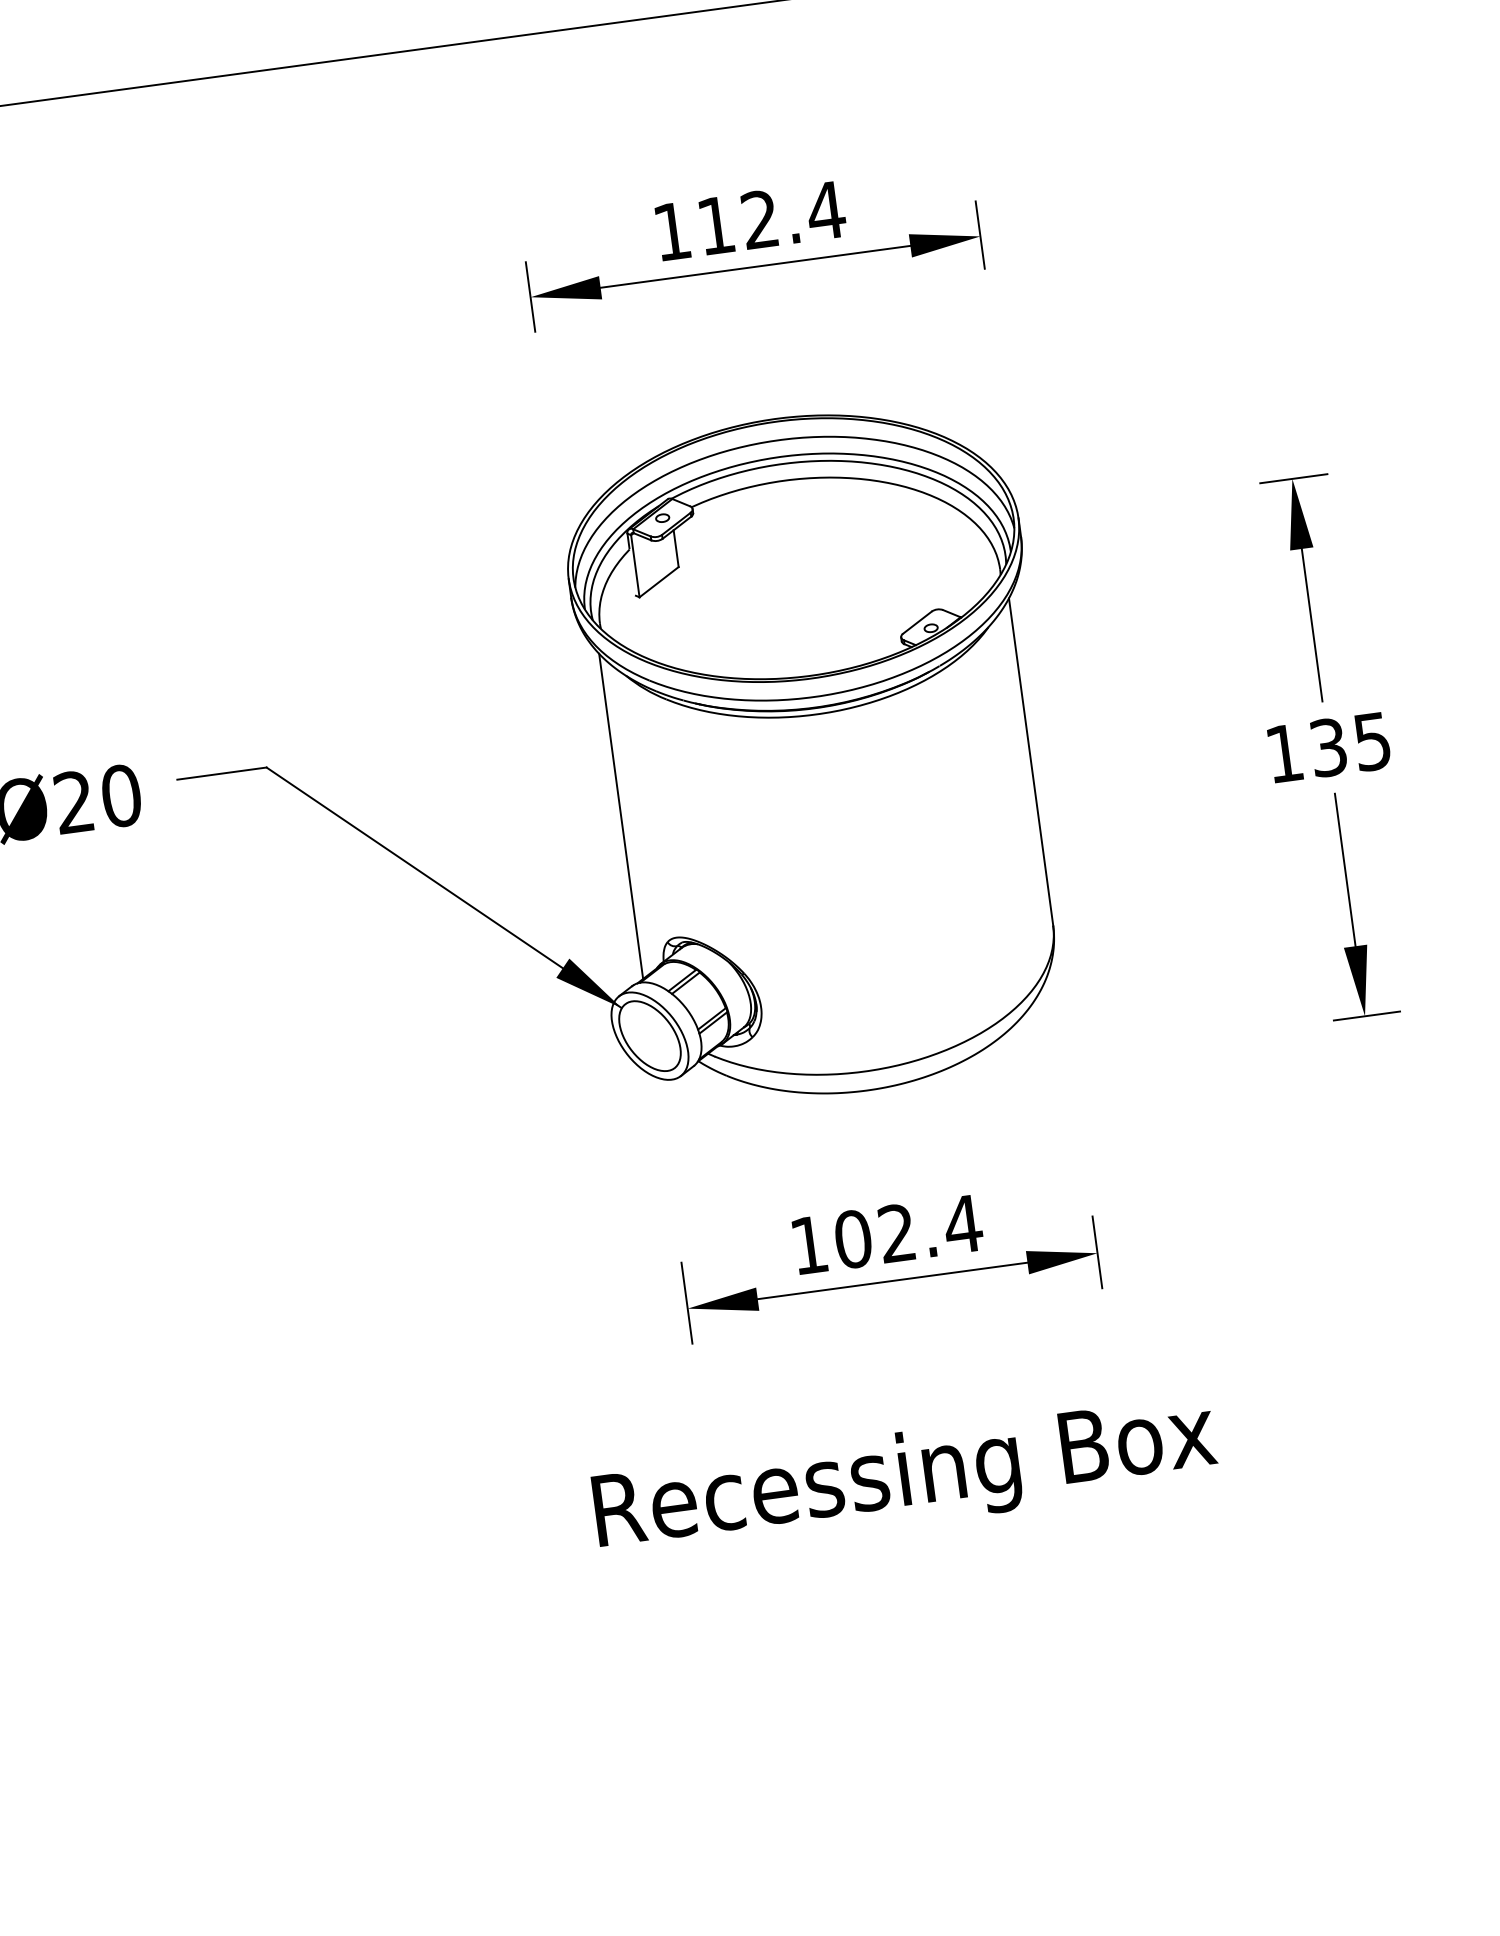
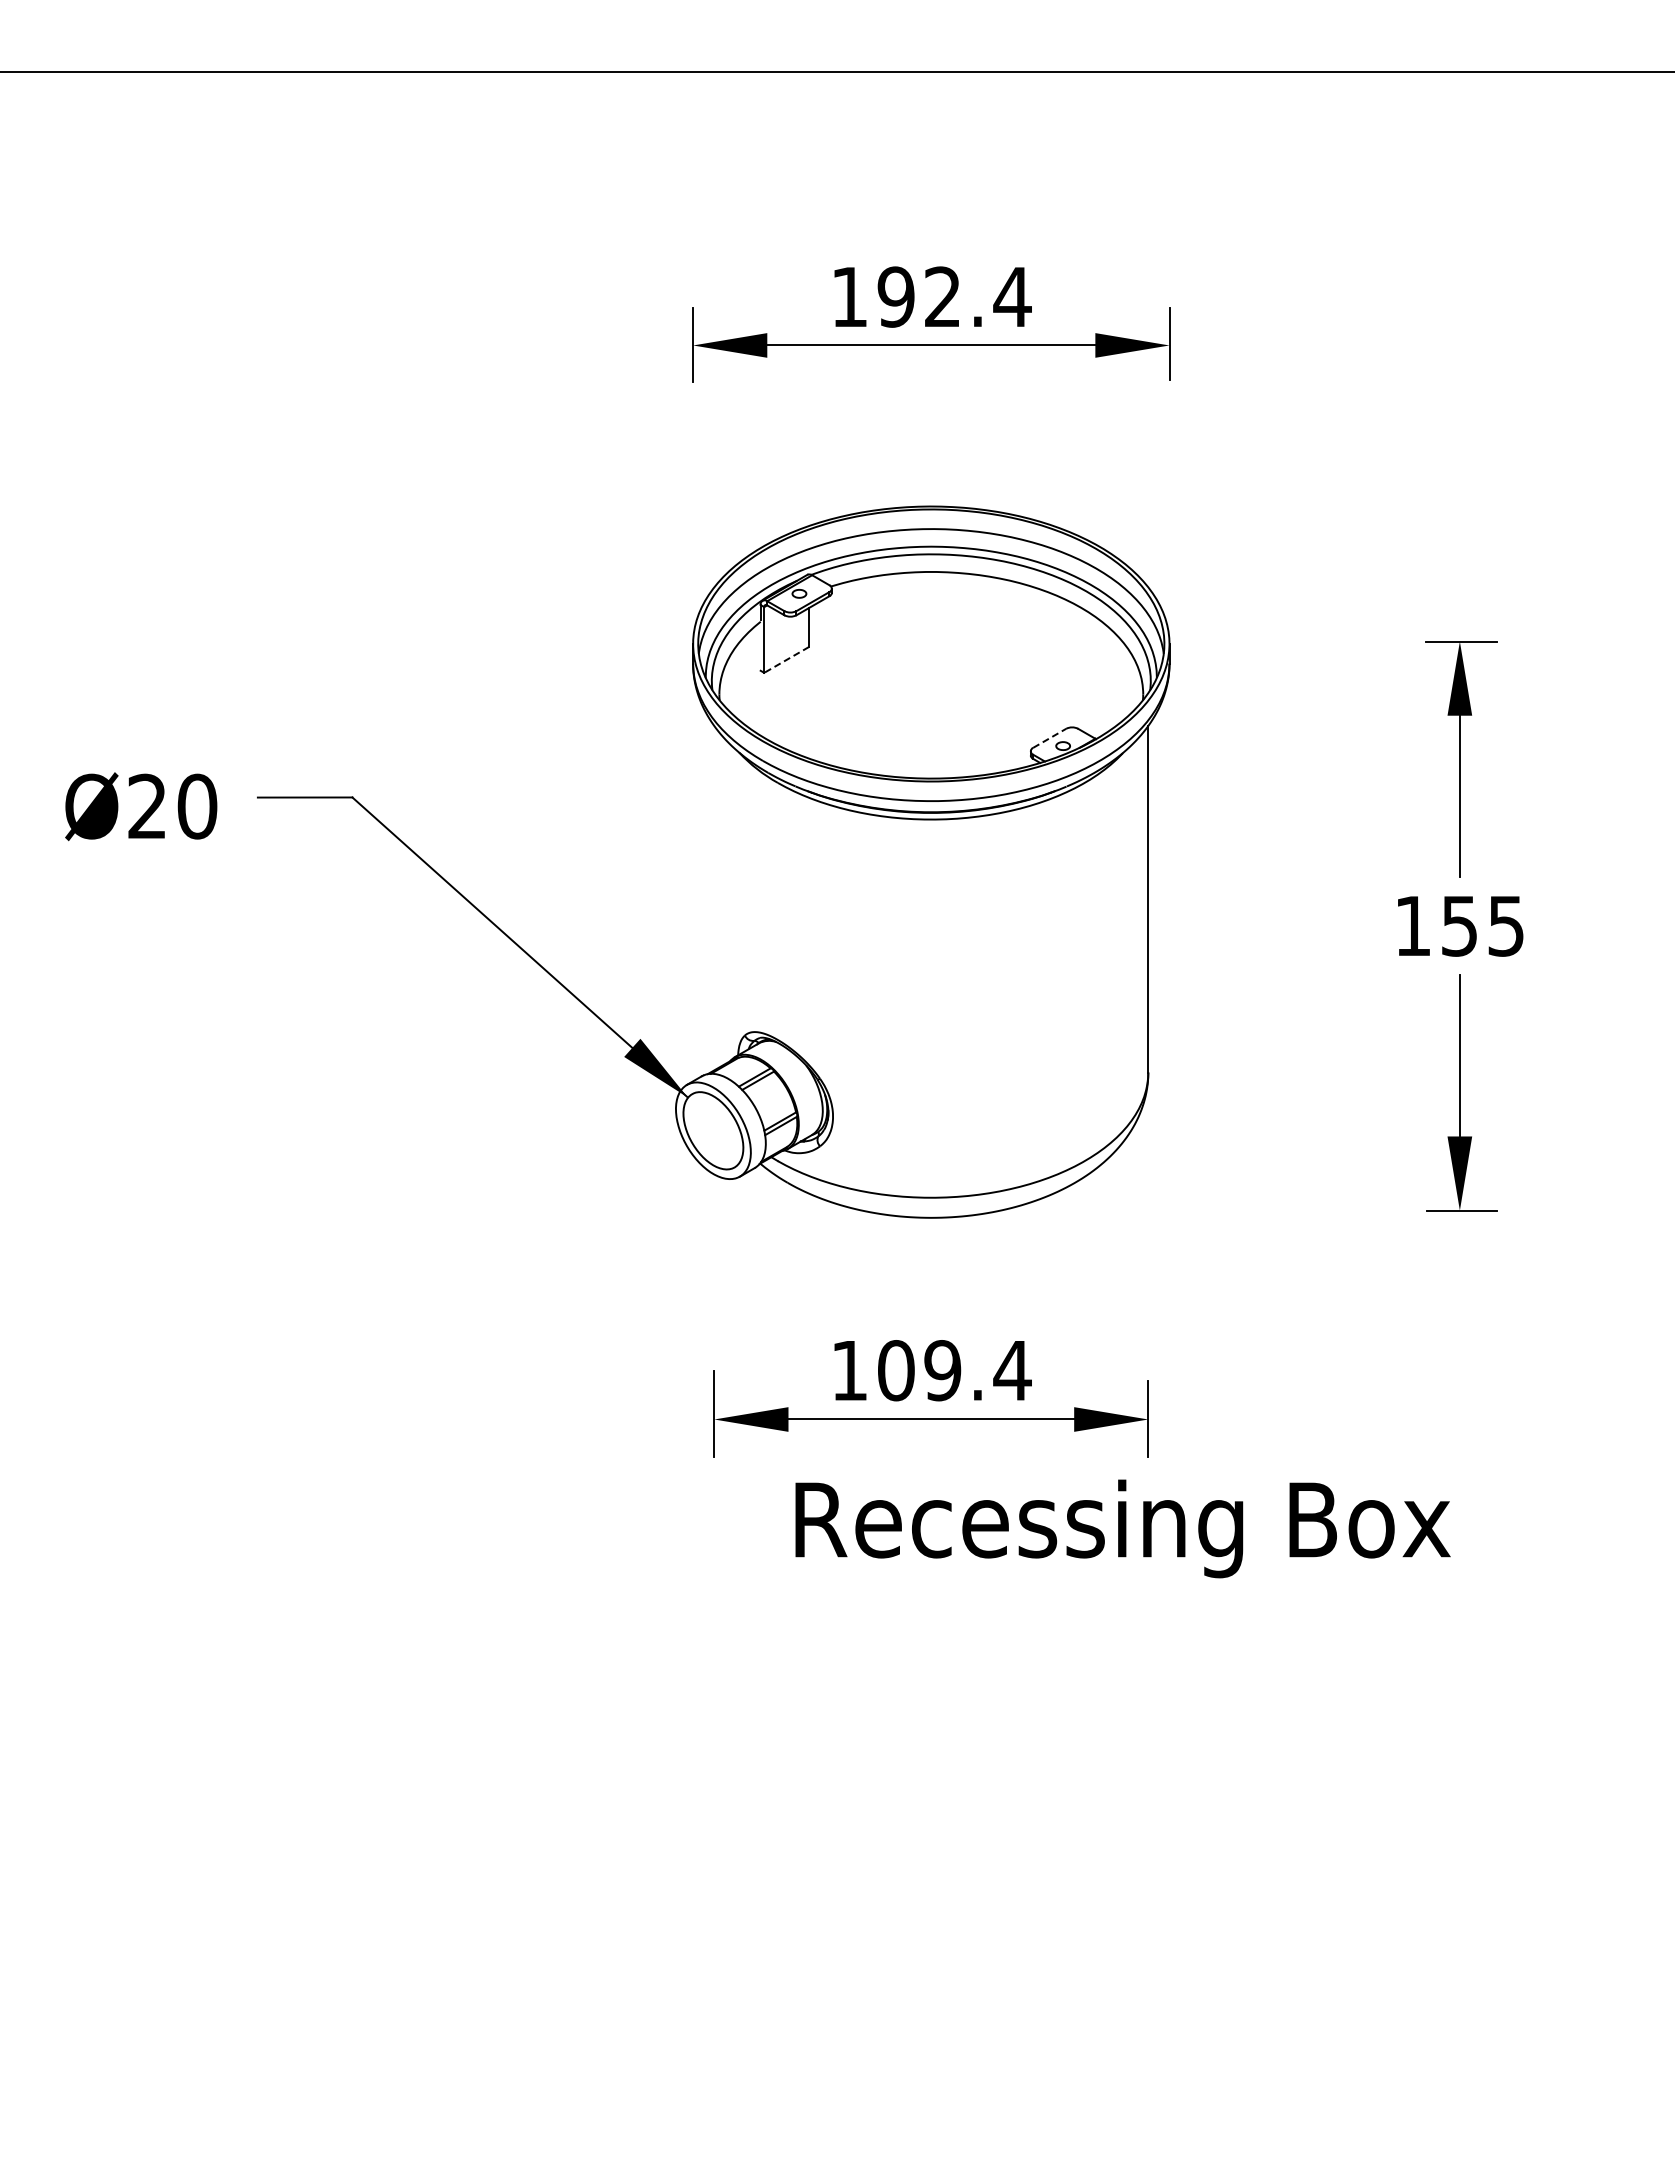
text: (715, 225) -> (895, 296), 112.4 -> 192.4
line: (658, 581) -> (786, 659), solid -> dashed
line: (918, 622) -> (1050, 738), solid -> dashed
text: (1328, 747) -> (1459, 925), 135 -> 155
line: (621, 815) -> (714, 897), removed
text: (896, 1233) -> (942, 1370), 102.4 -> 109.4
text: (905, 1478) -> (1122, 1528), moved

